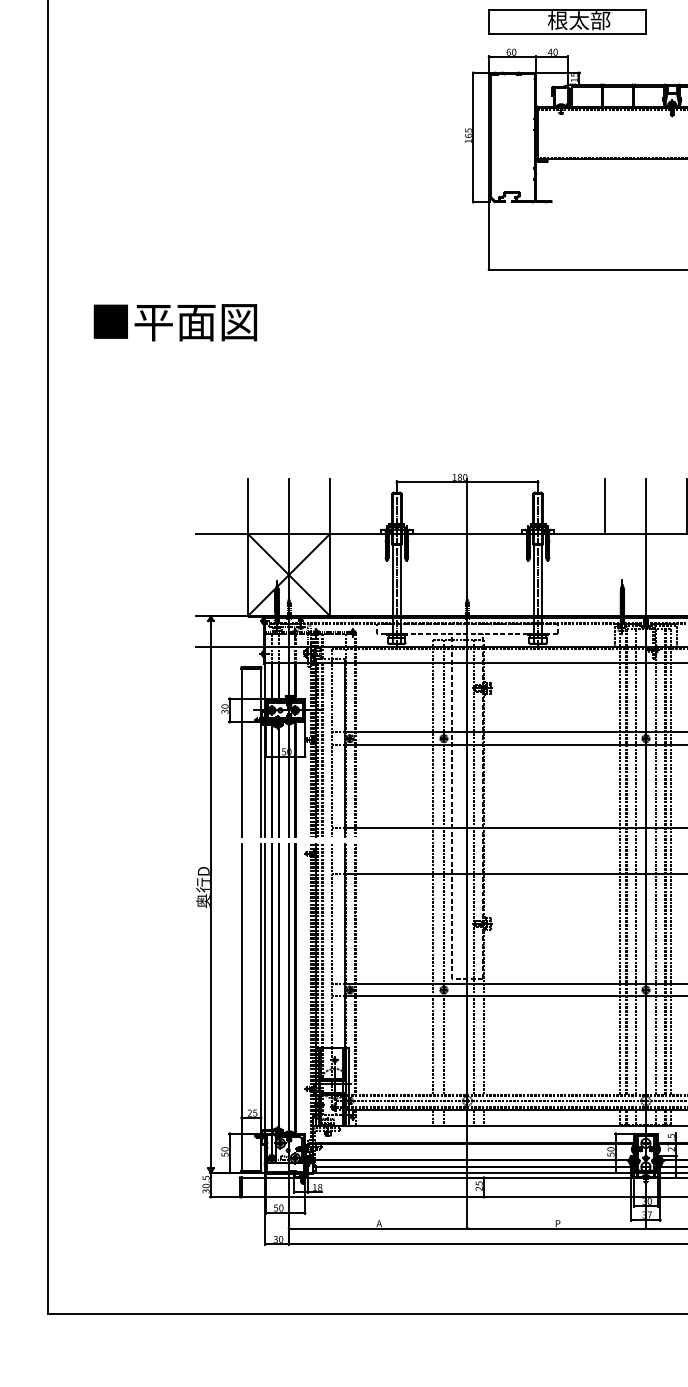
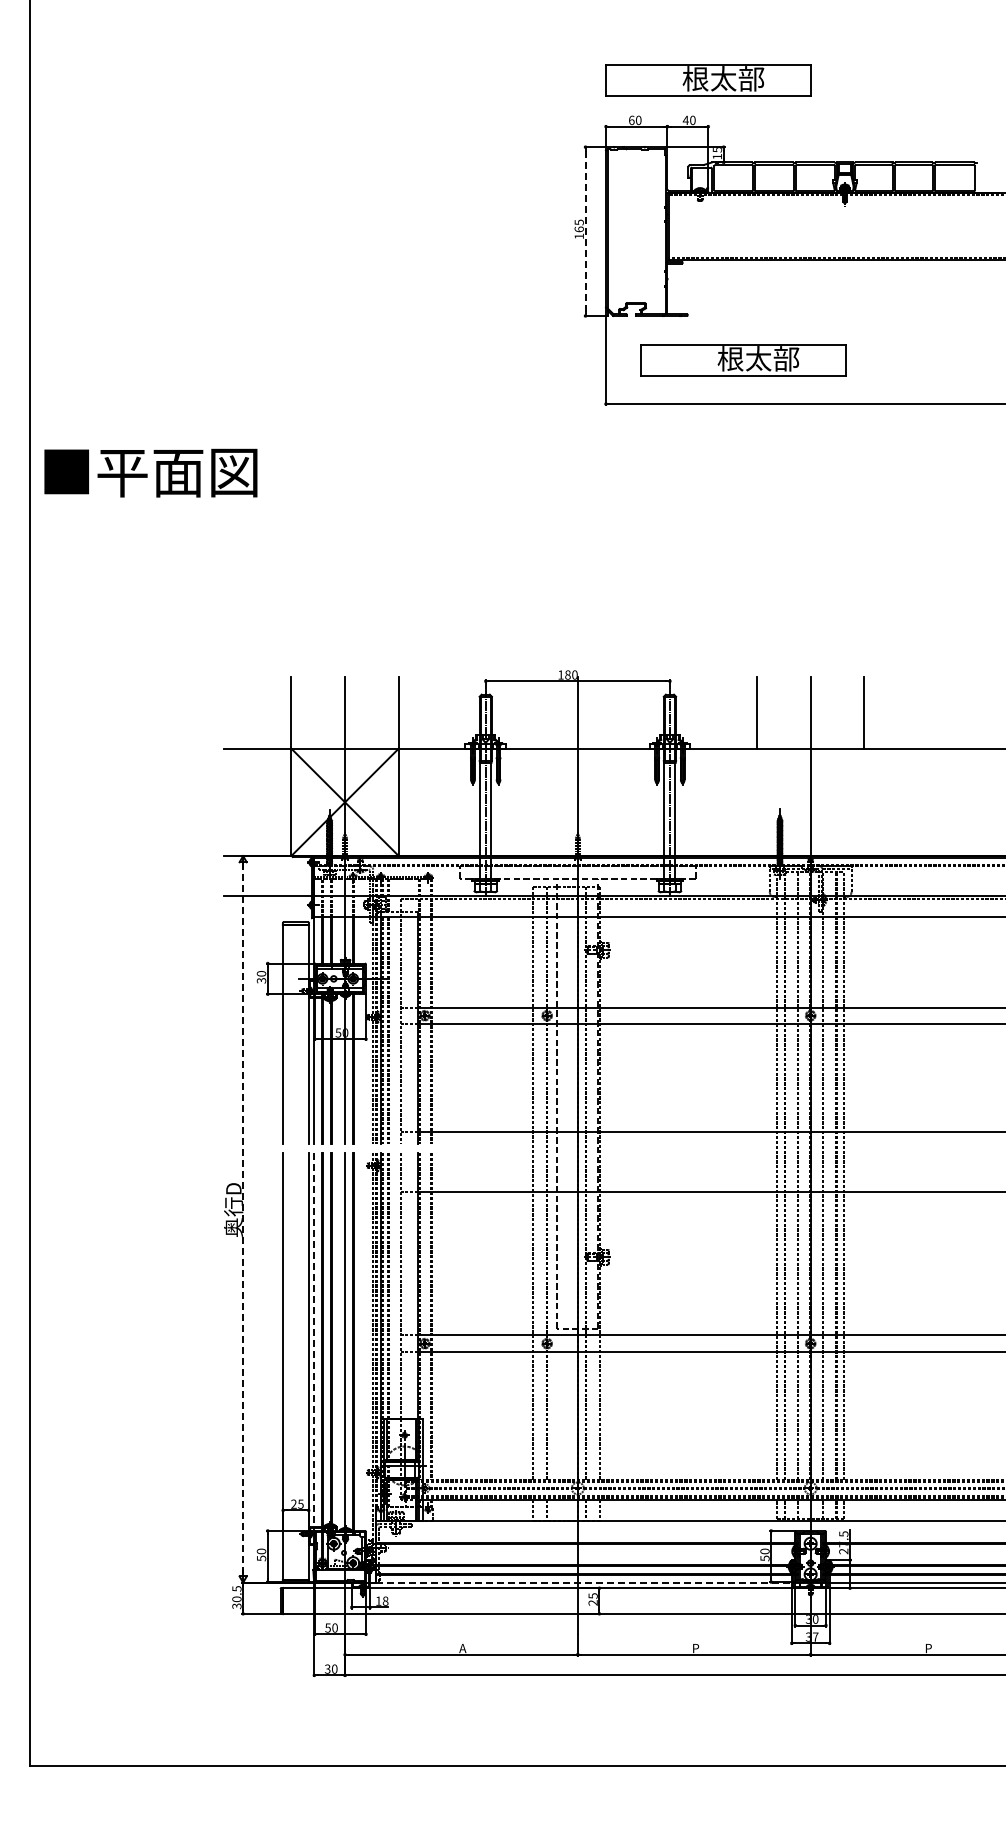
line: (473, 137) -> (585, 231), solid -> dashed
part: (594, 236) -> (743, 360), added
text: (175, 322) -> (150, 472), moved
line: (211, 894) -> (243, 1219), solid -> dashed
line: (265, 986) -> (314, 1339), solid -> dashed
line: (471, 1173) -> (583, 1582), solid -> dashed

